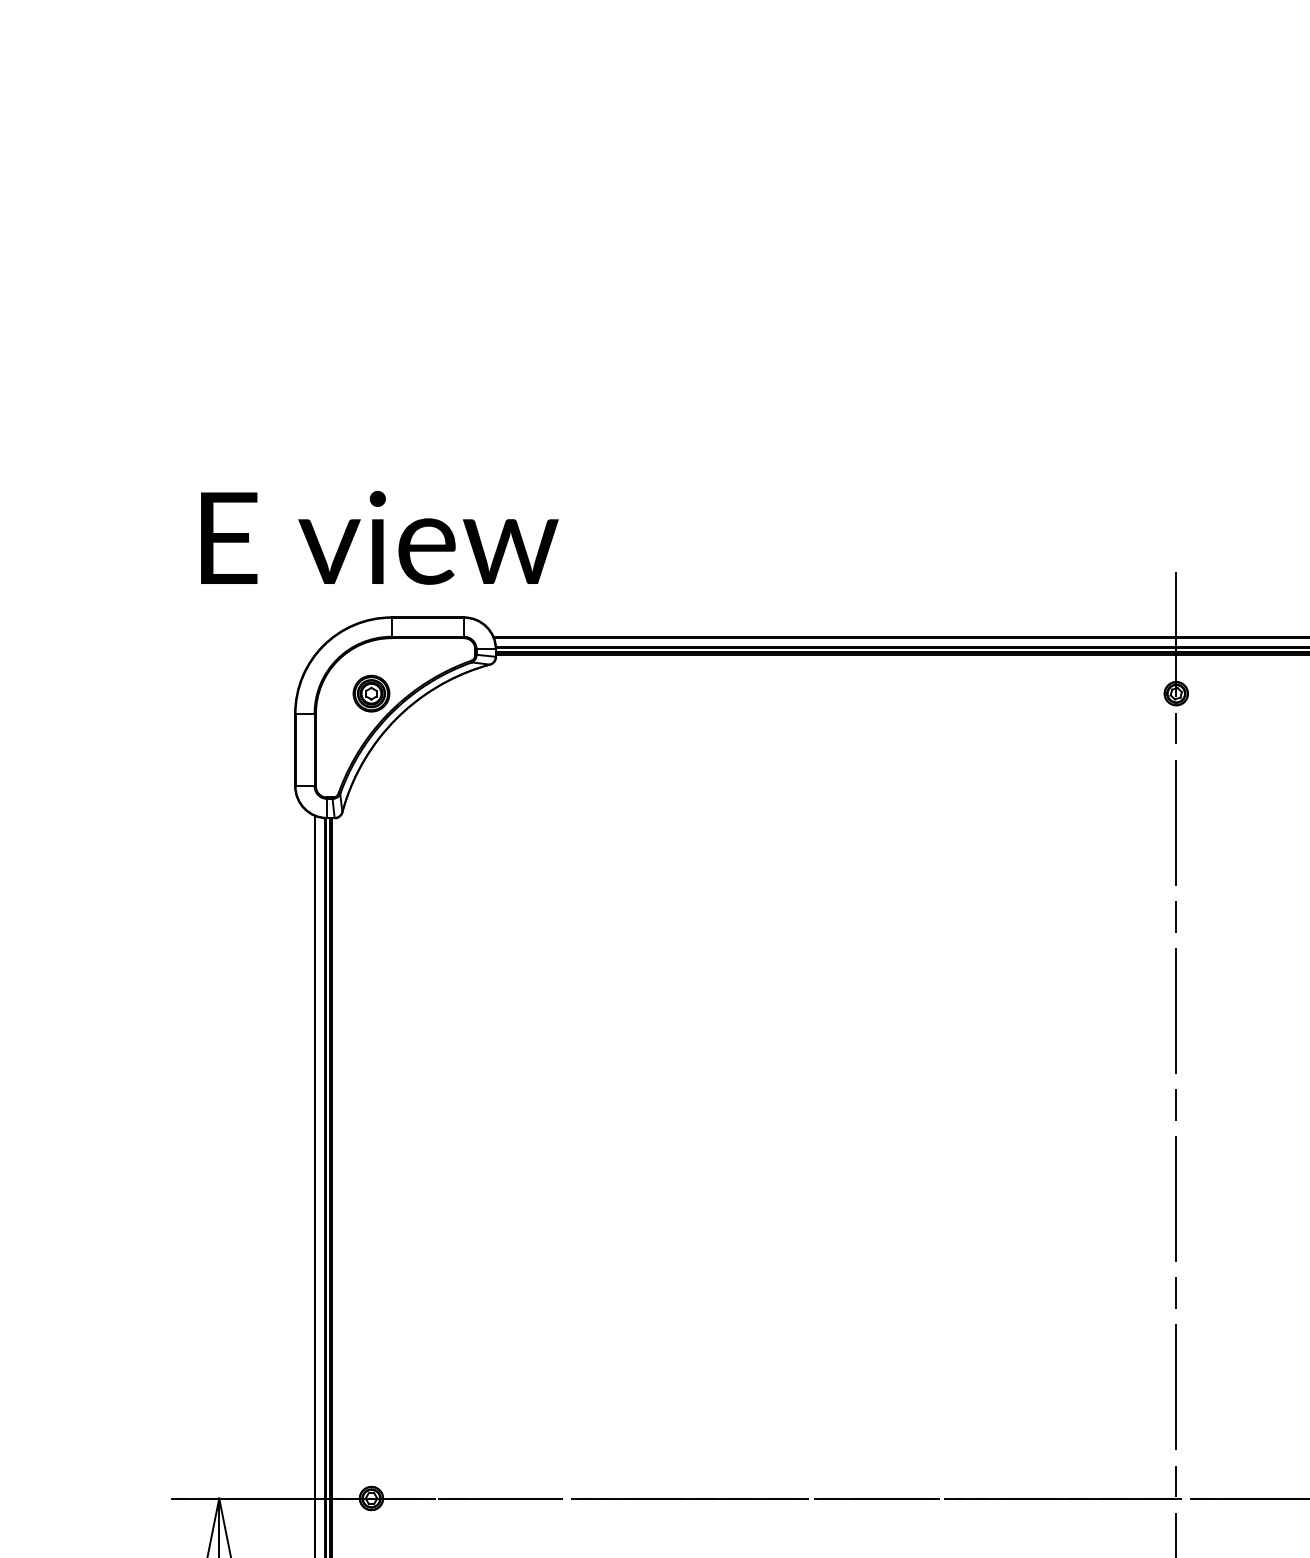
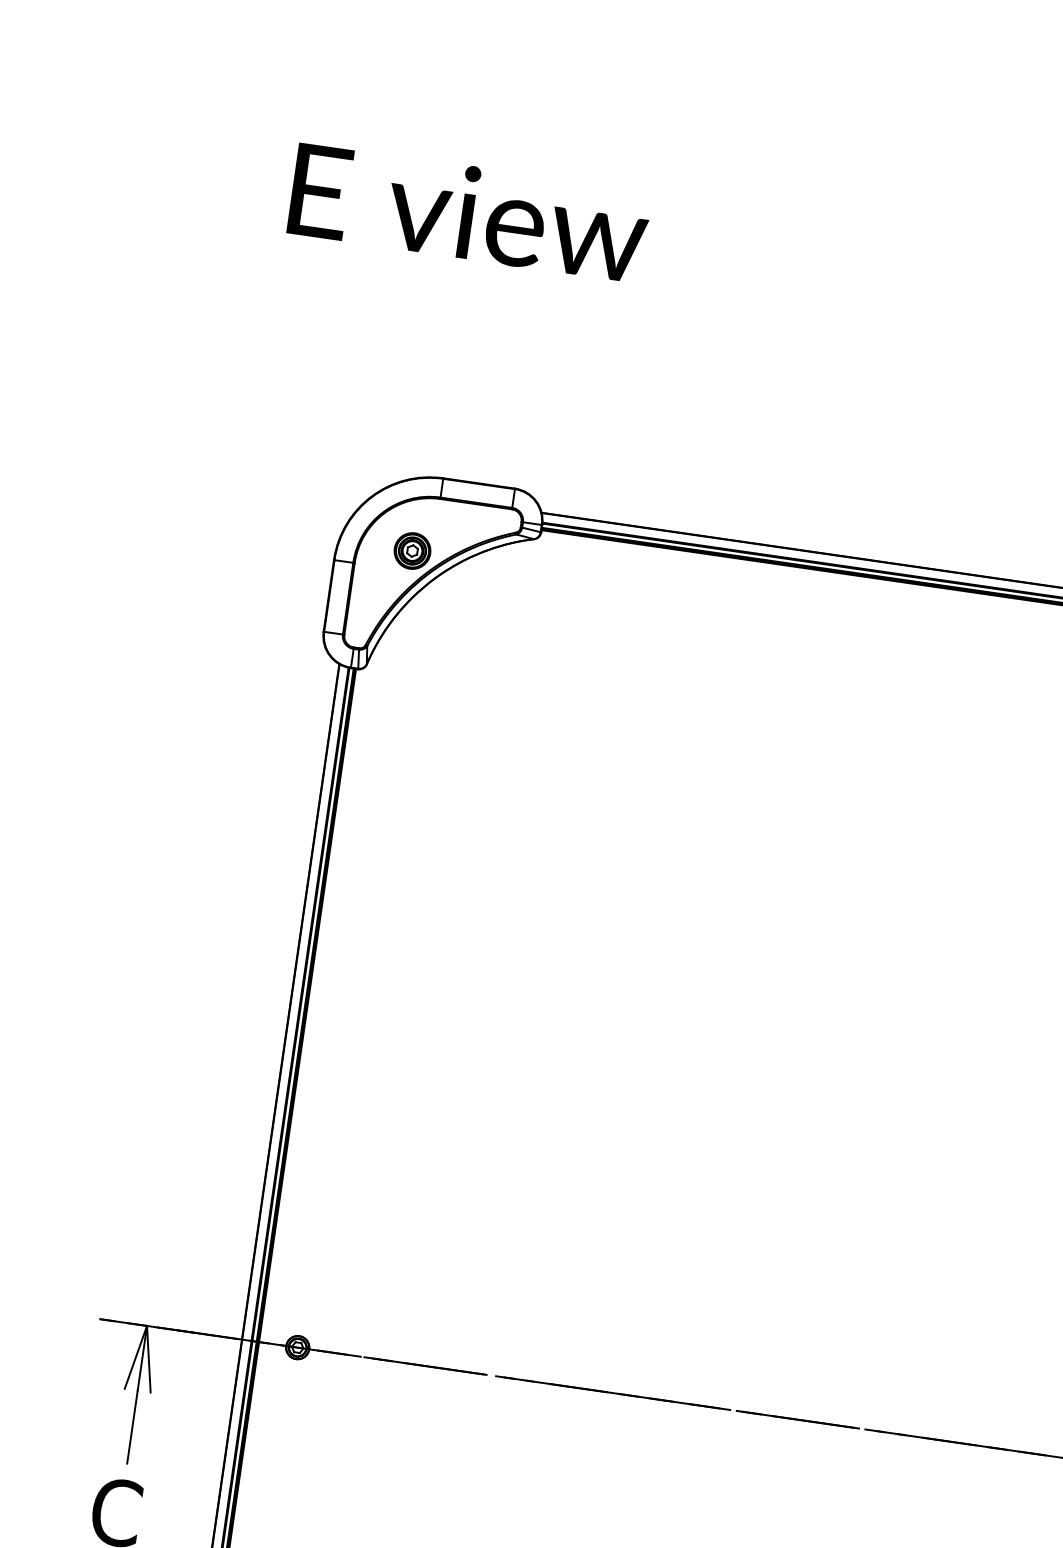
text: (379, 537) -> (469, 212), moved

